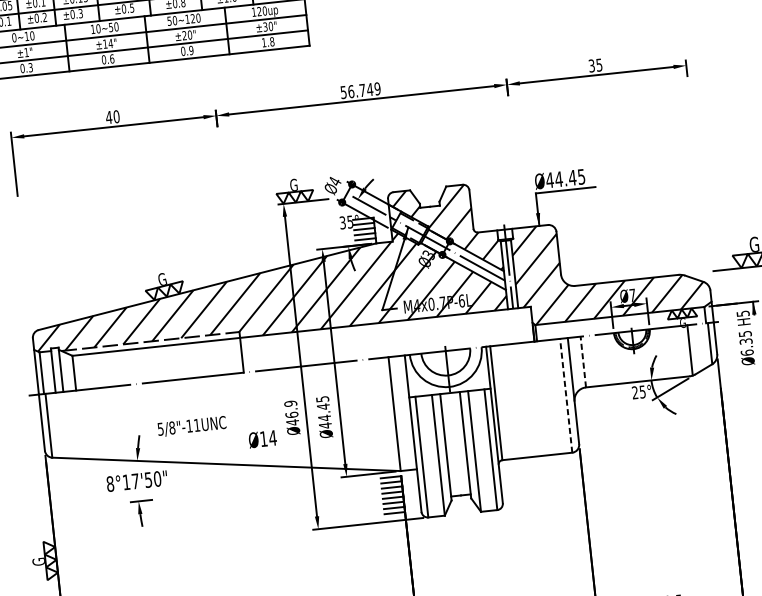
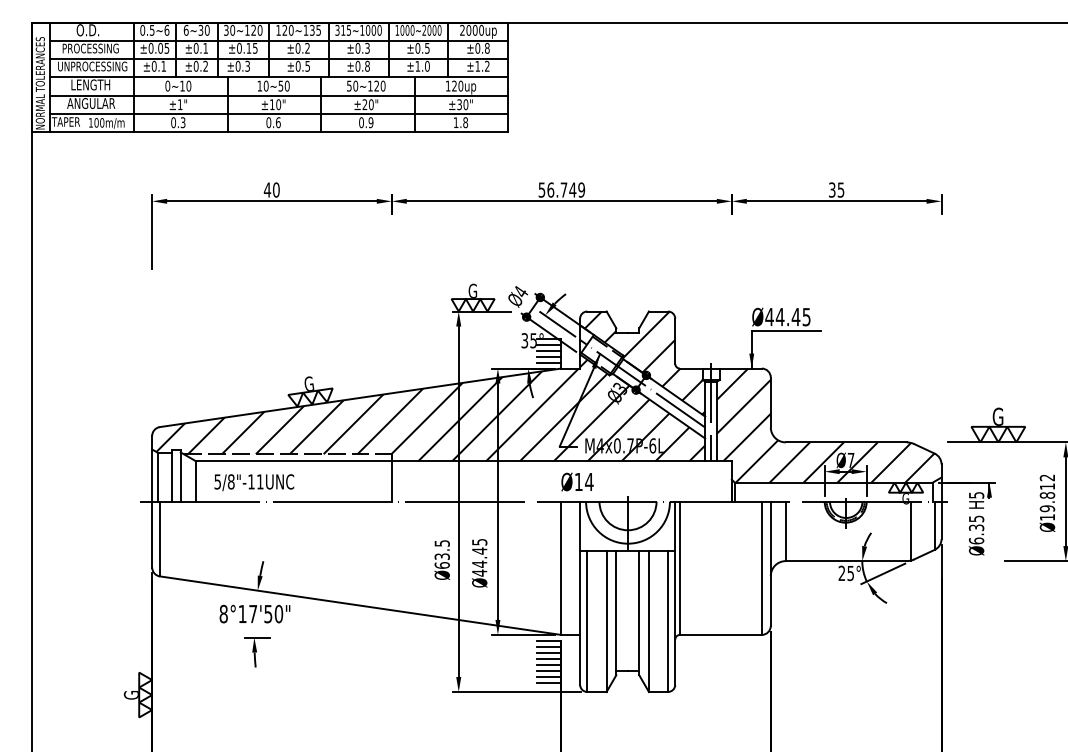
text: (110, 43) -> (278, 104), ±14" -> ±10"
line: (583, 362) -> (785, 531), dashed -> solid
line: (565, 395) -> (761, 568), dashed -> solid
text: (291, 413) -> (441, 554), Ø46.9 -> Ø63.5
text: (192, 426) -> (254, 482), moved
text: (262, 438) -> (577, 481), moved

